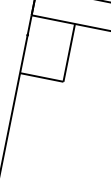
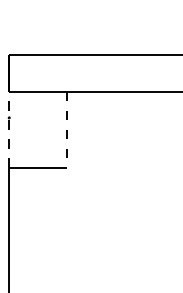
line: (26, 44) -> (9, 129), solid -> dashed
line: (69, 53) -> (66, 130), solid -> dashed

